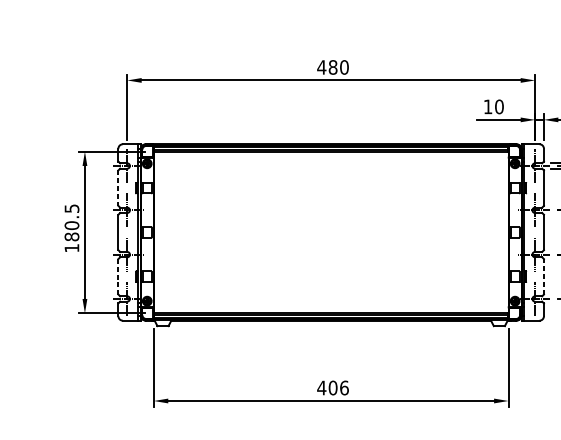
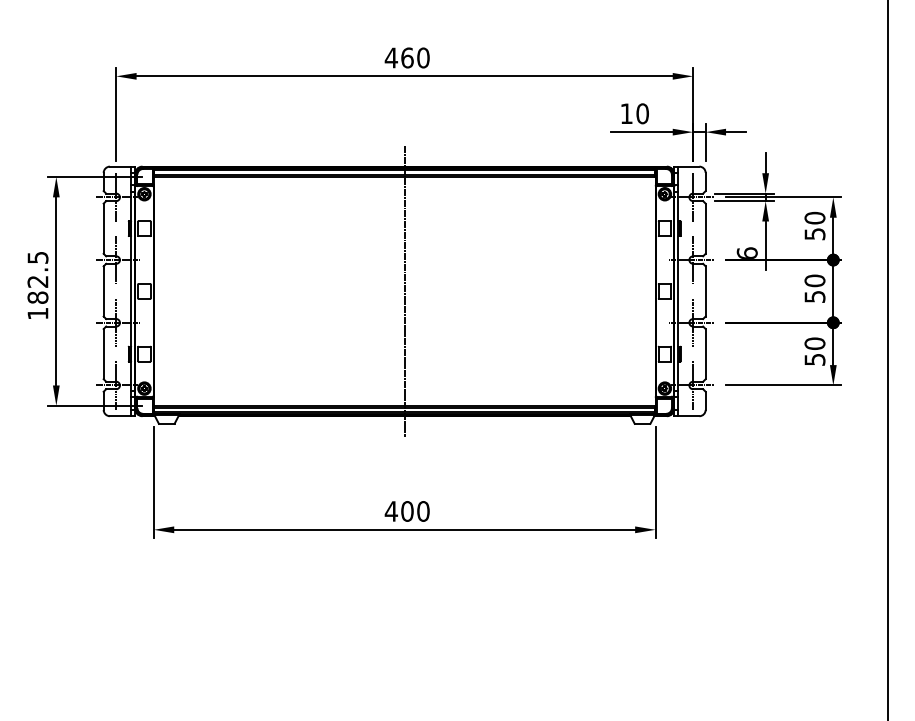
text: (333, 67) -> (407, 57), 480 -> 460
line: (118, 188) -> (103, 229), dashed -> solid
text: (71, 225) -> (37, 281), 180.5 -> 182.5
line: (331, 232) -> (404, 291), added
line: (543, 276) -> (705, 353), dashed -> solid
line: (118, 277) -> (103, 354), dashed -> solid
text: (344, 388) -> (423, 511), 406 -> 400

